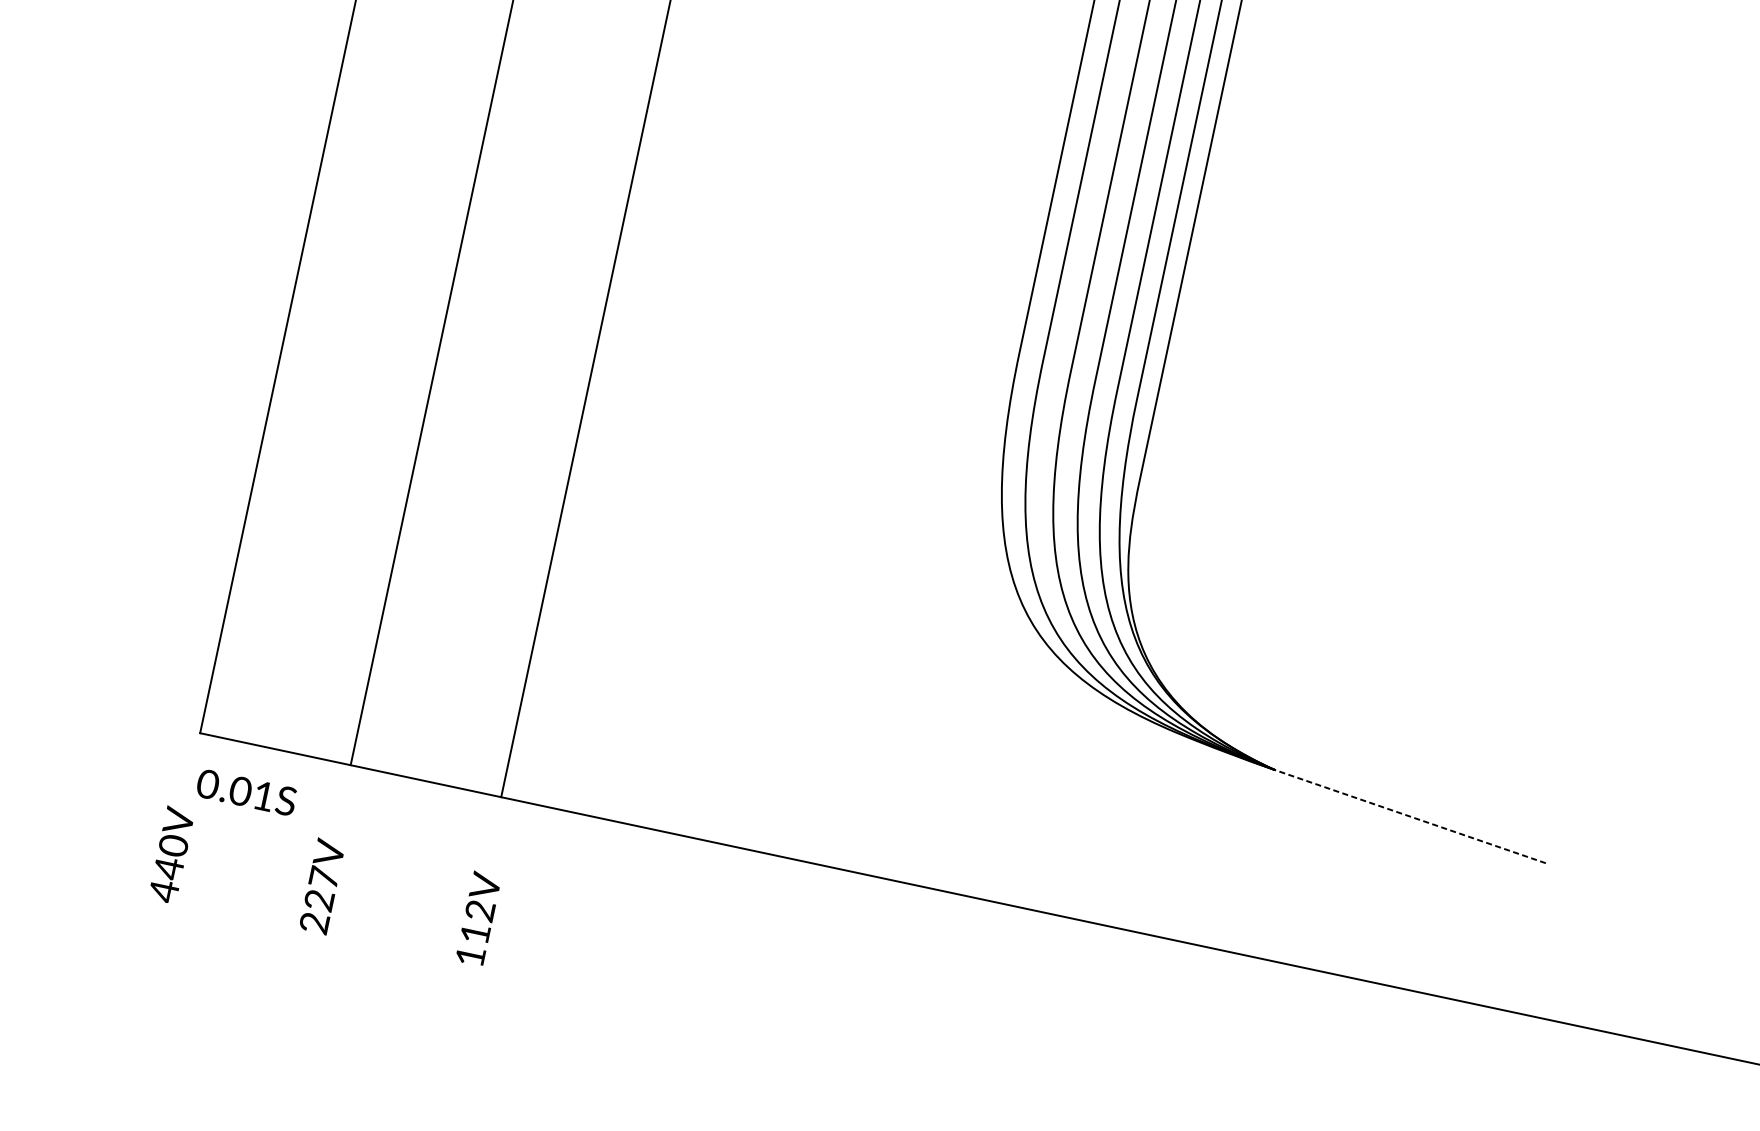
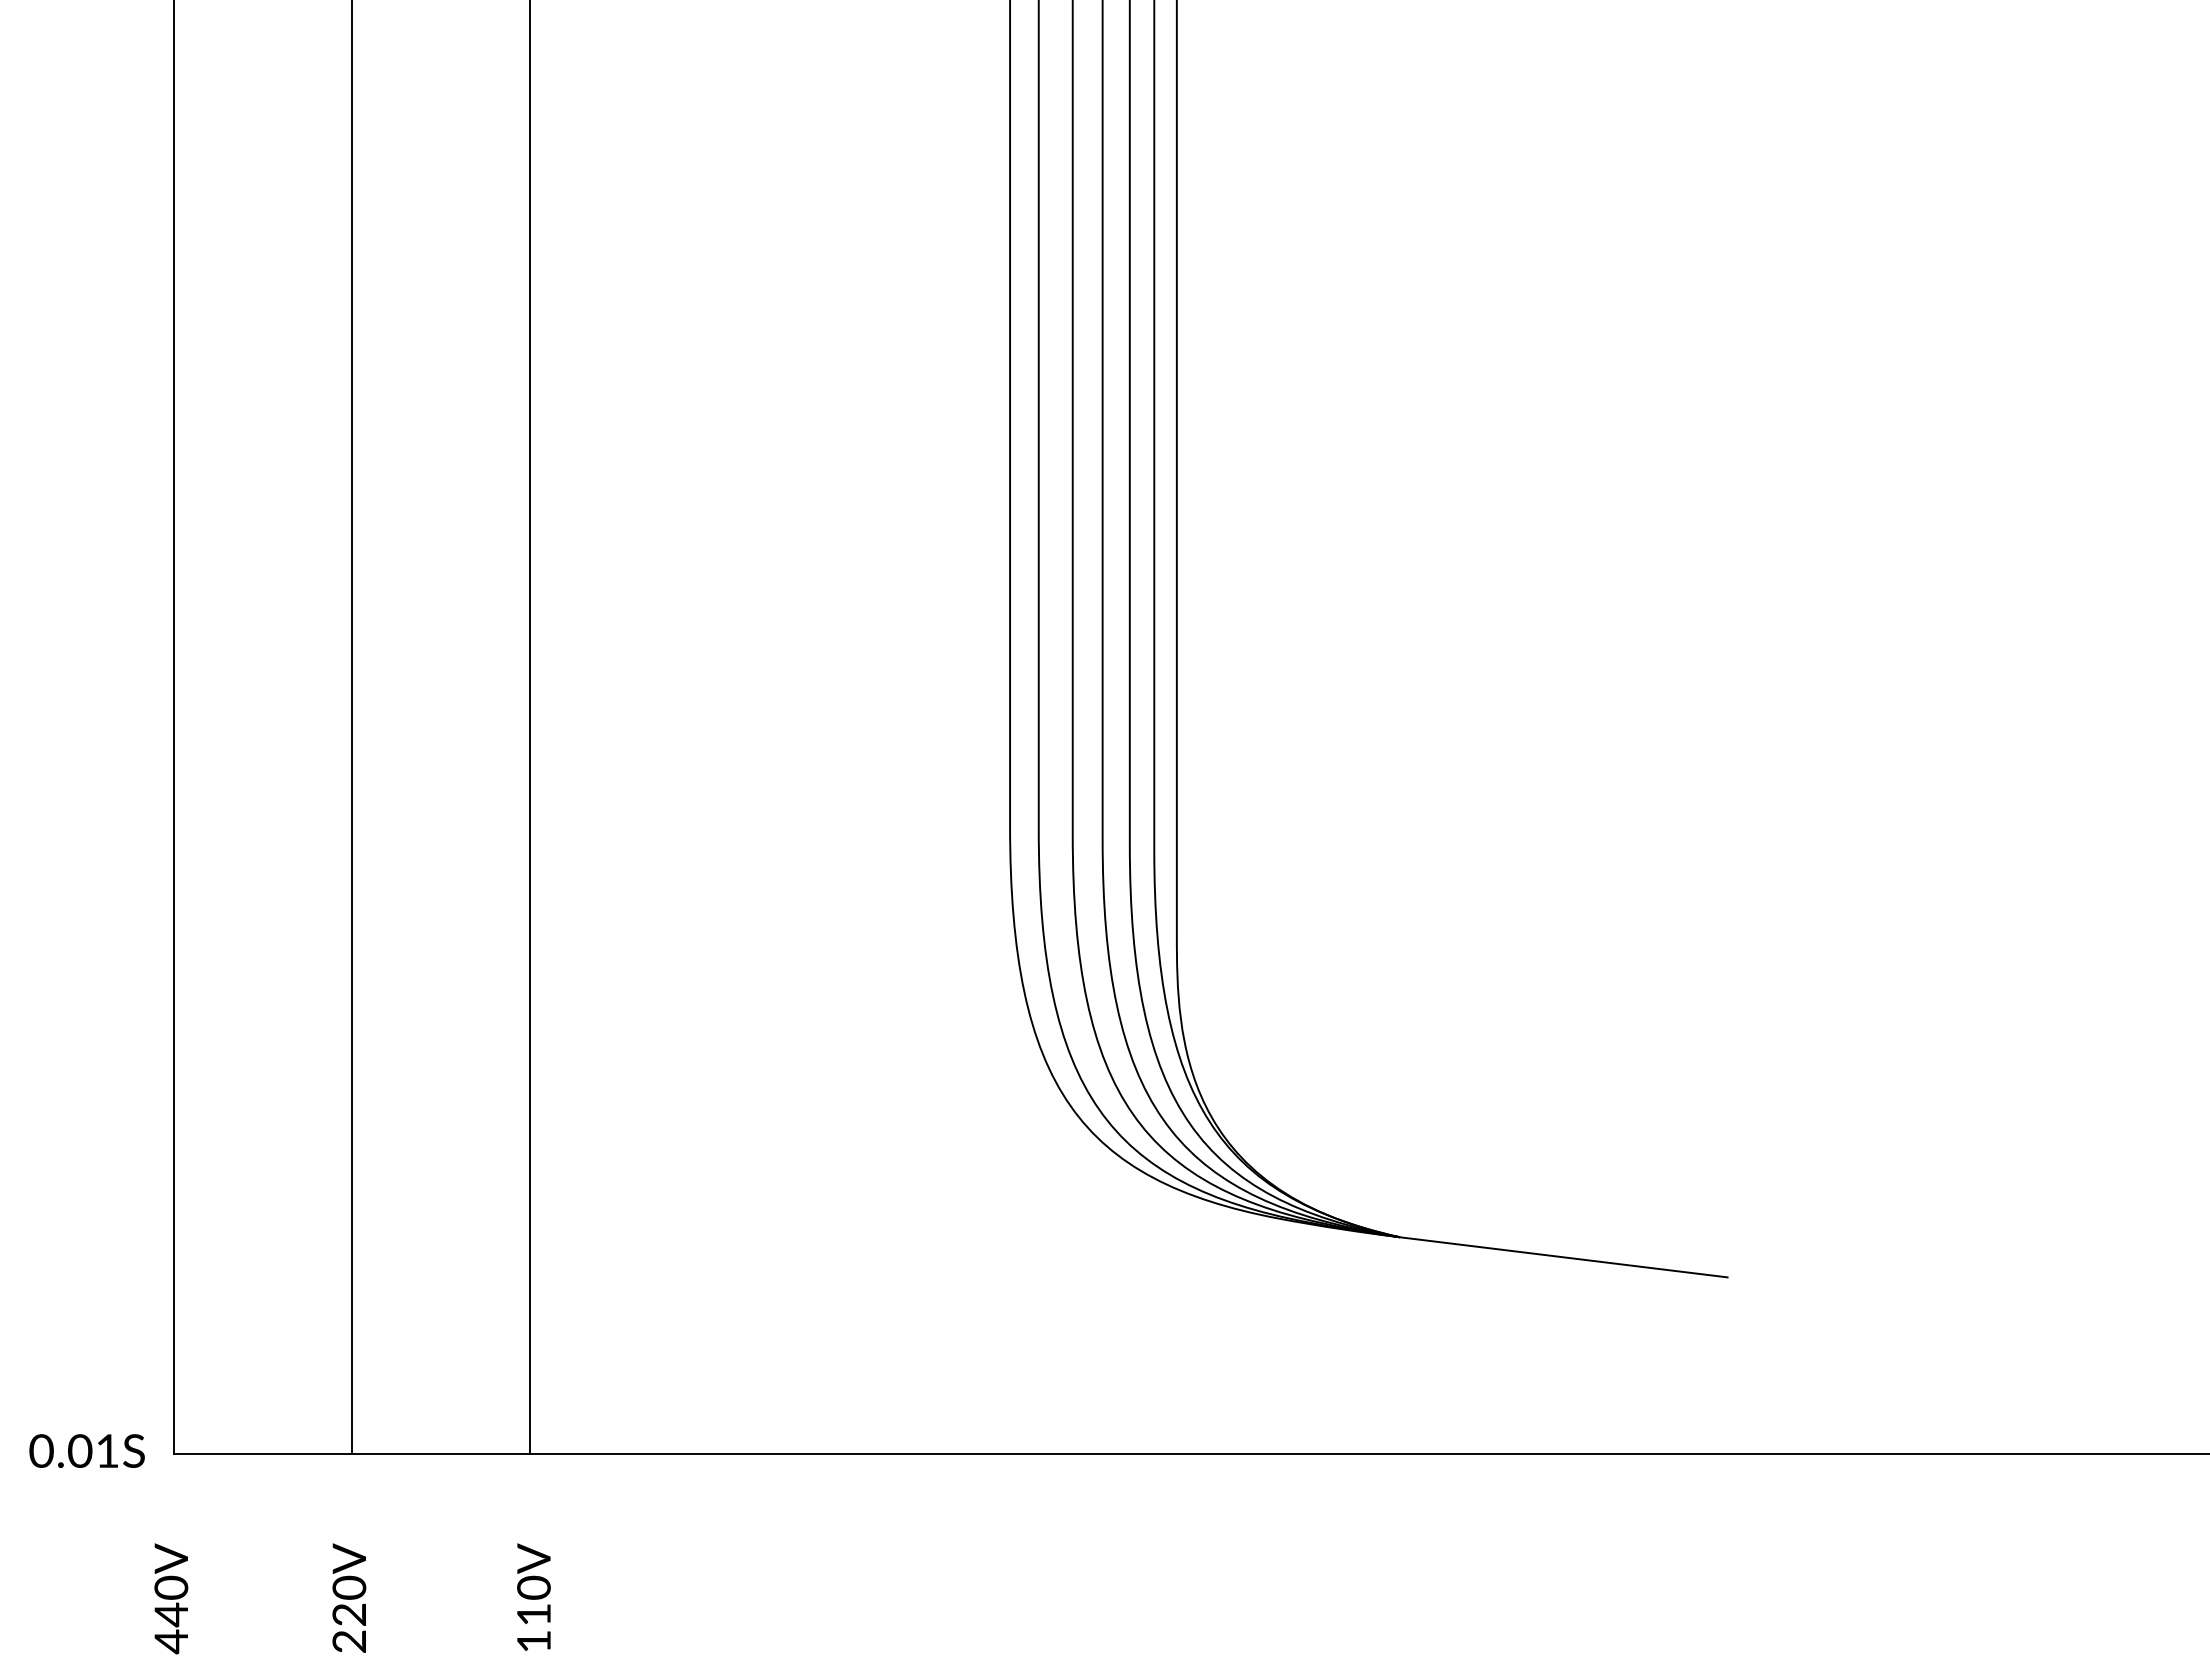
text: (246, 791) -> (86, 1450), moved
line: (1410, 816) -> (1564, 1257), dashed -> solid
text: (324, 877) -> (349, 1587), 227V -> 220V
text: (479, 910) -> (533, 1587), 112V -> 110V

